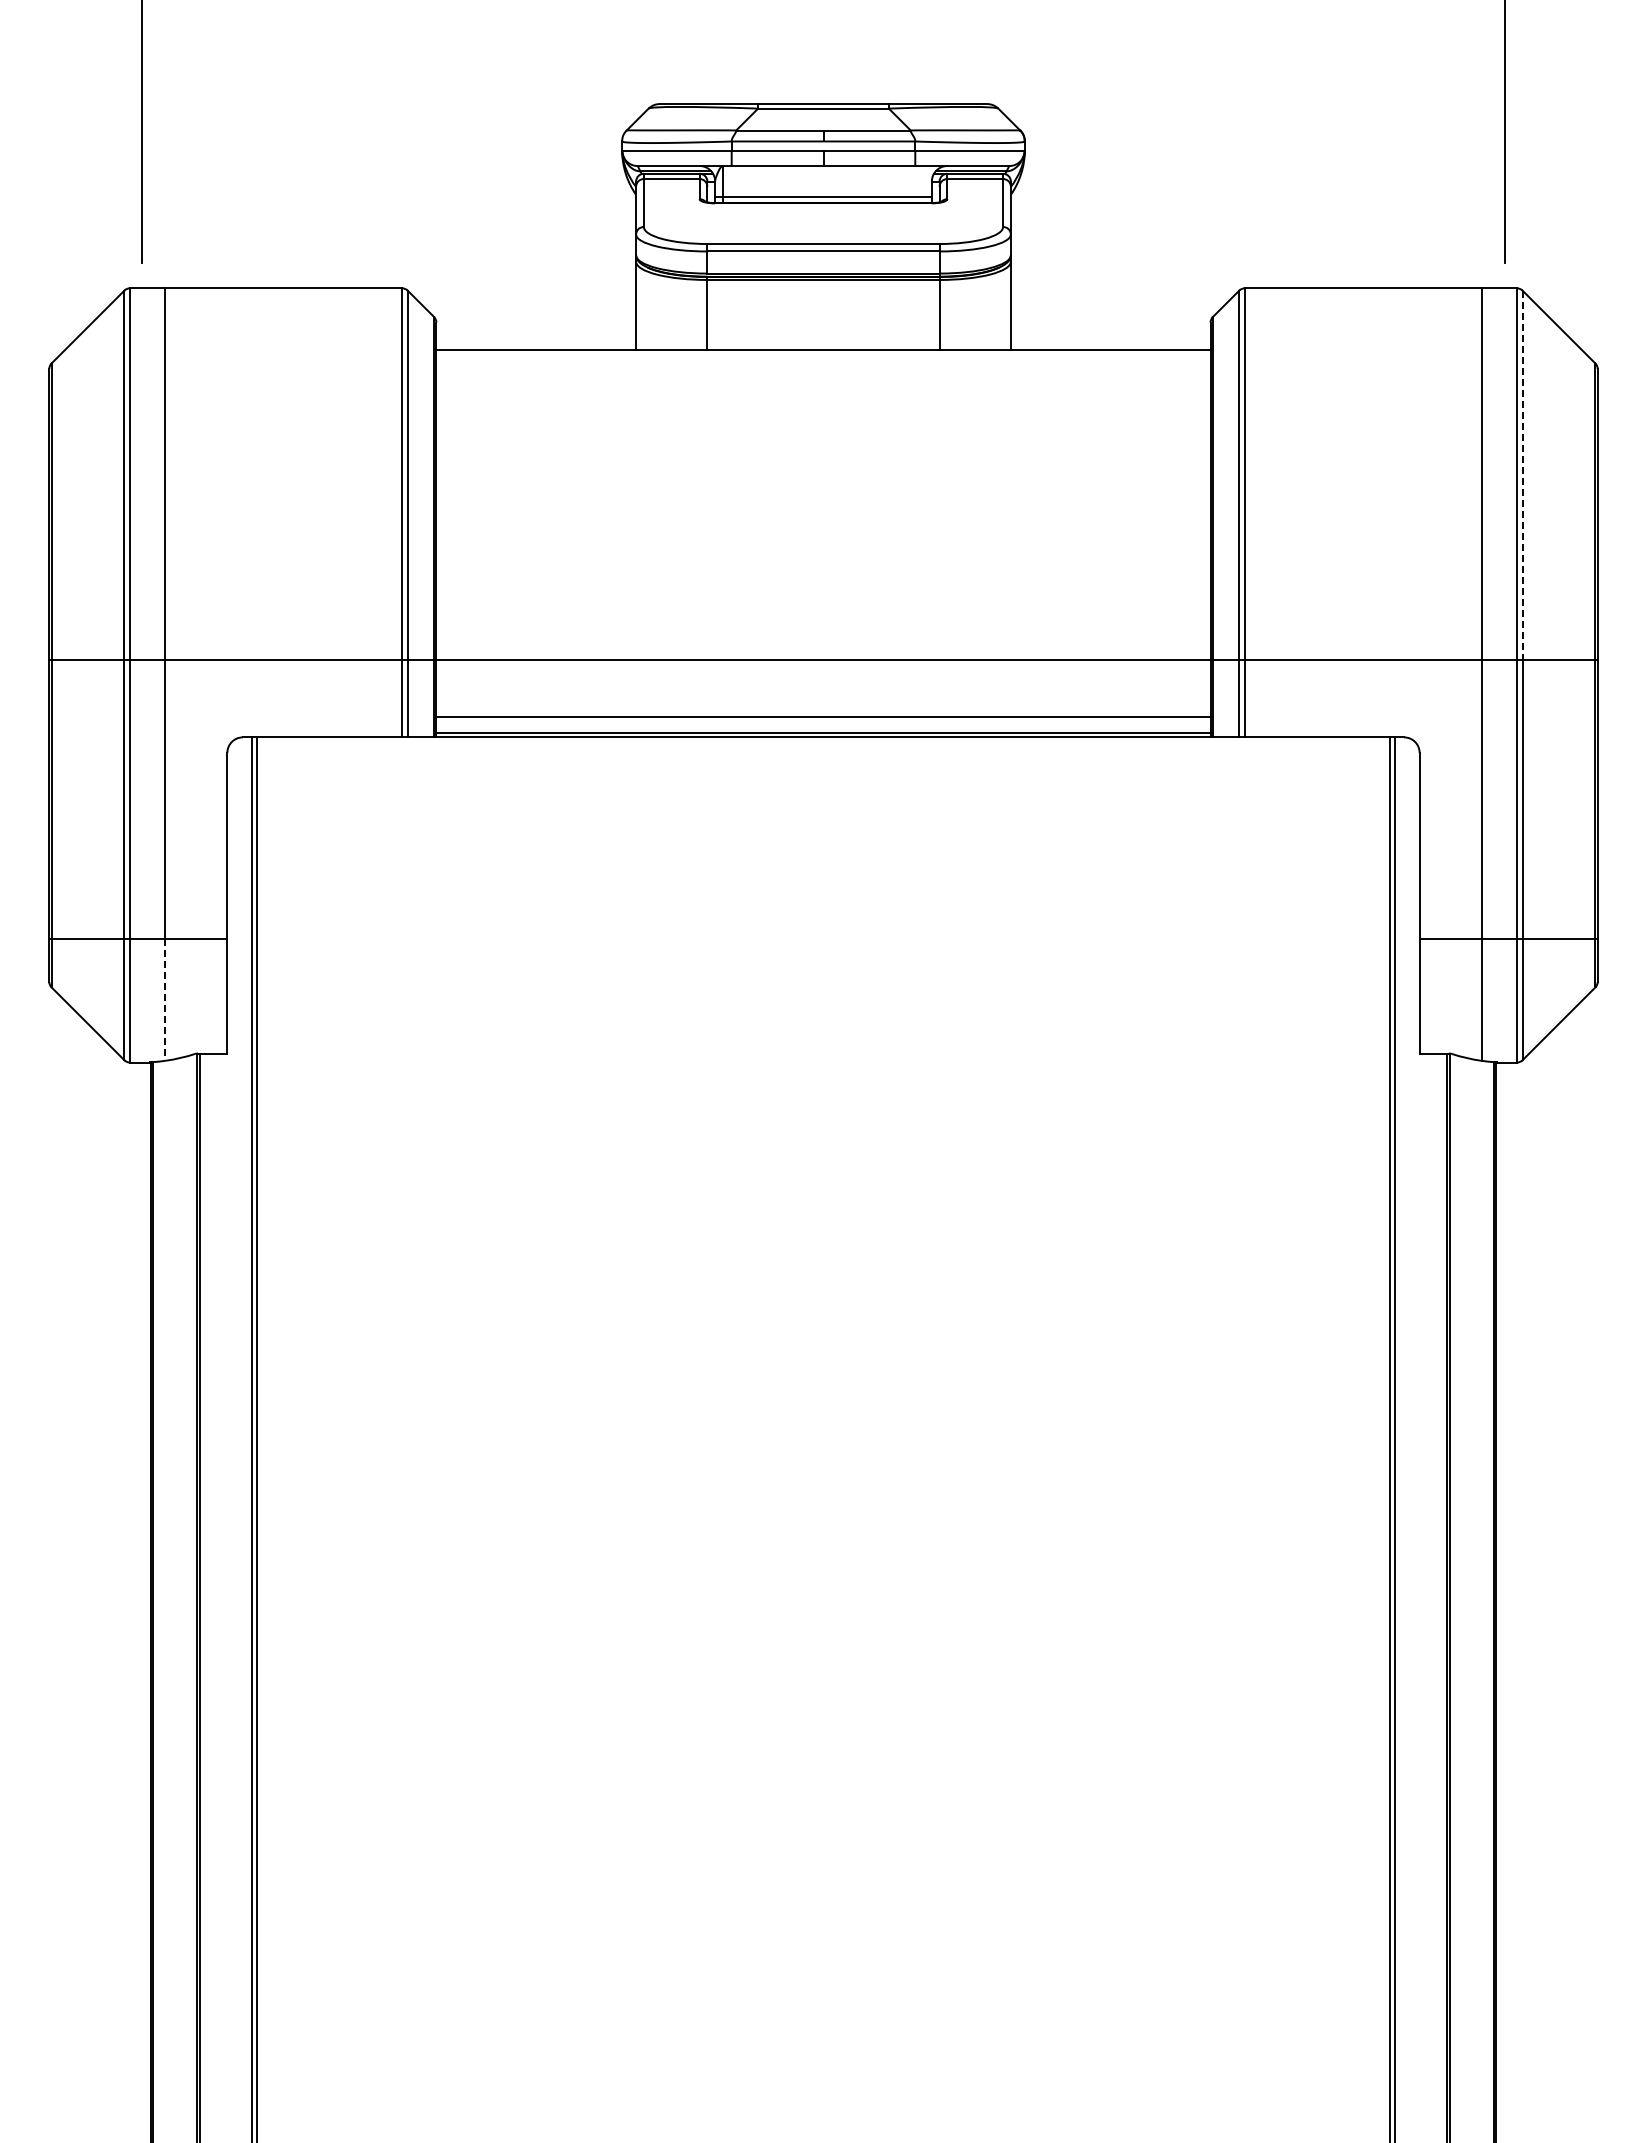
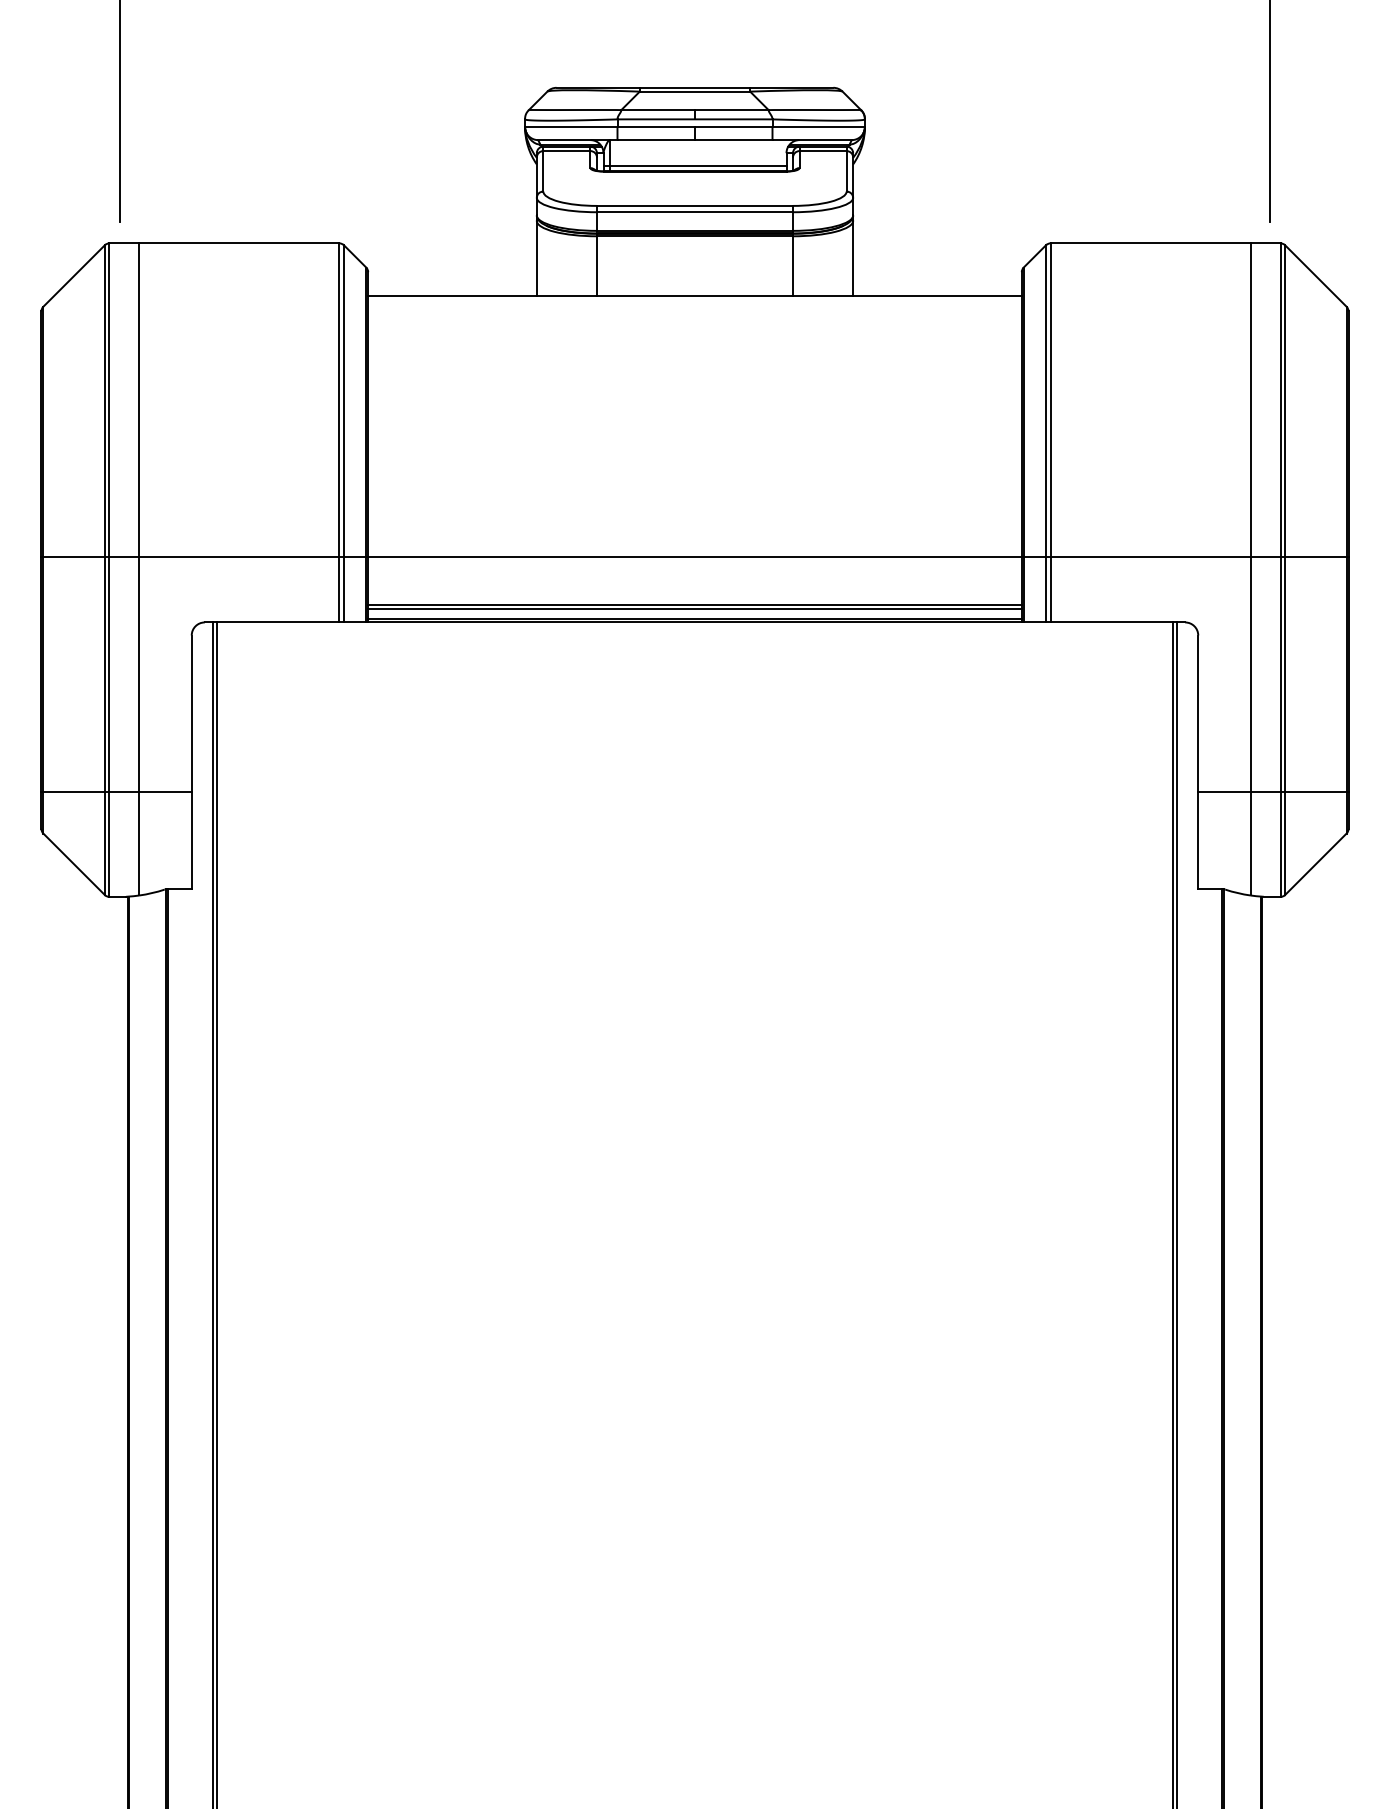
line: (1522, 475) -> (1285, 401), dashed -> solid
line: (823, 721) -> (695, 609), added
line: (165, 1000) -> (139, 844), dashed -> solid

